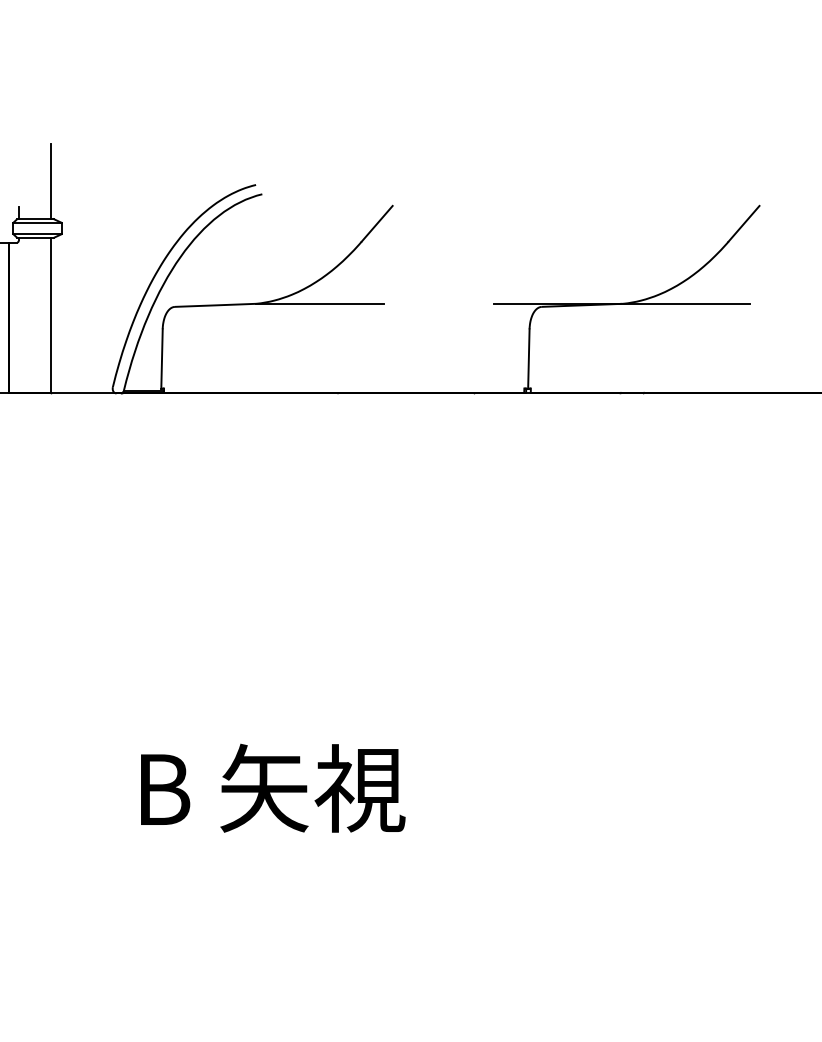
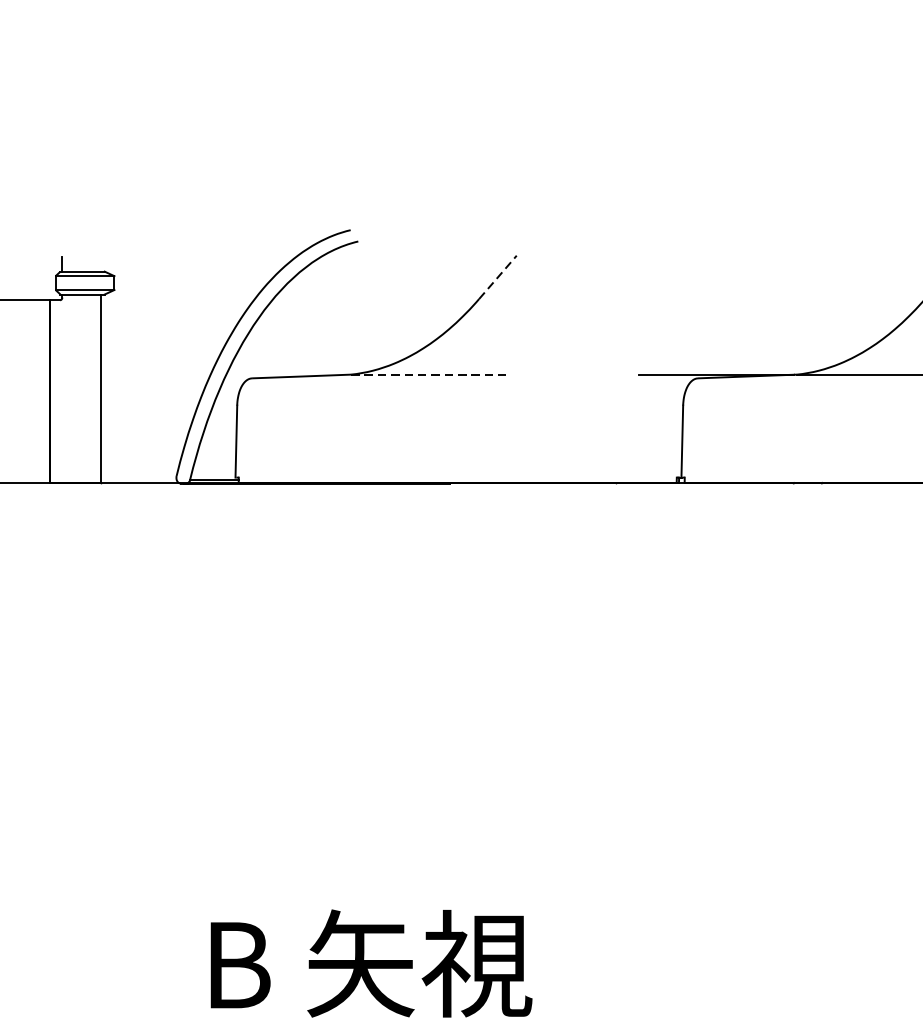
line: (50, 181) -> (100, 225), removed
line: (377, 223) -> (498, 277), solid -> dashed
line: (319, 303) -> (427, 374), solid -> dashed

